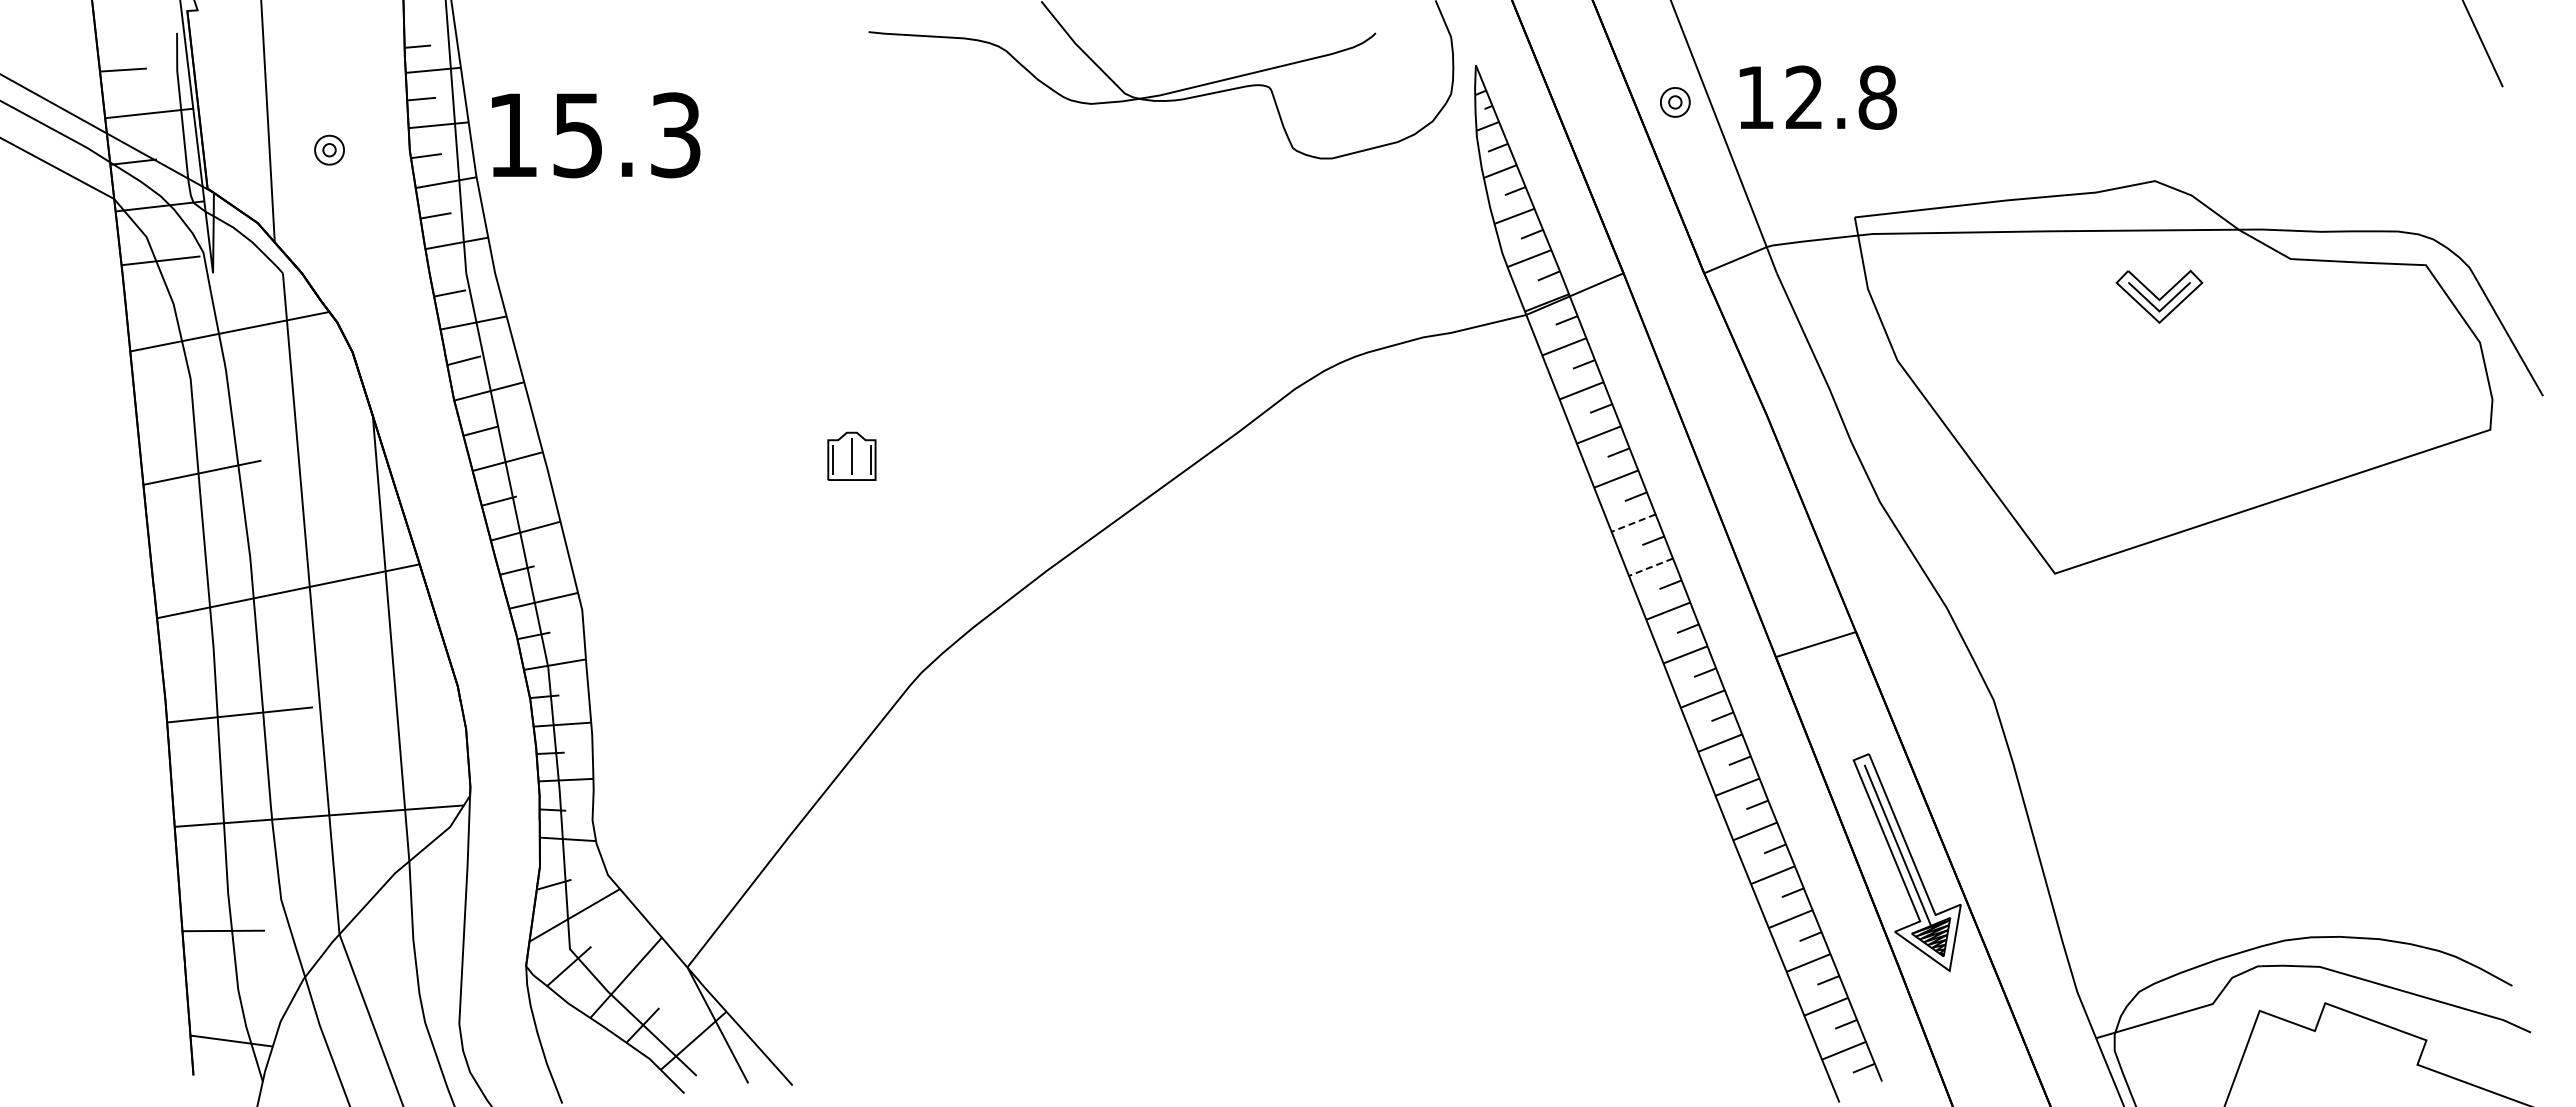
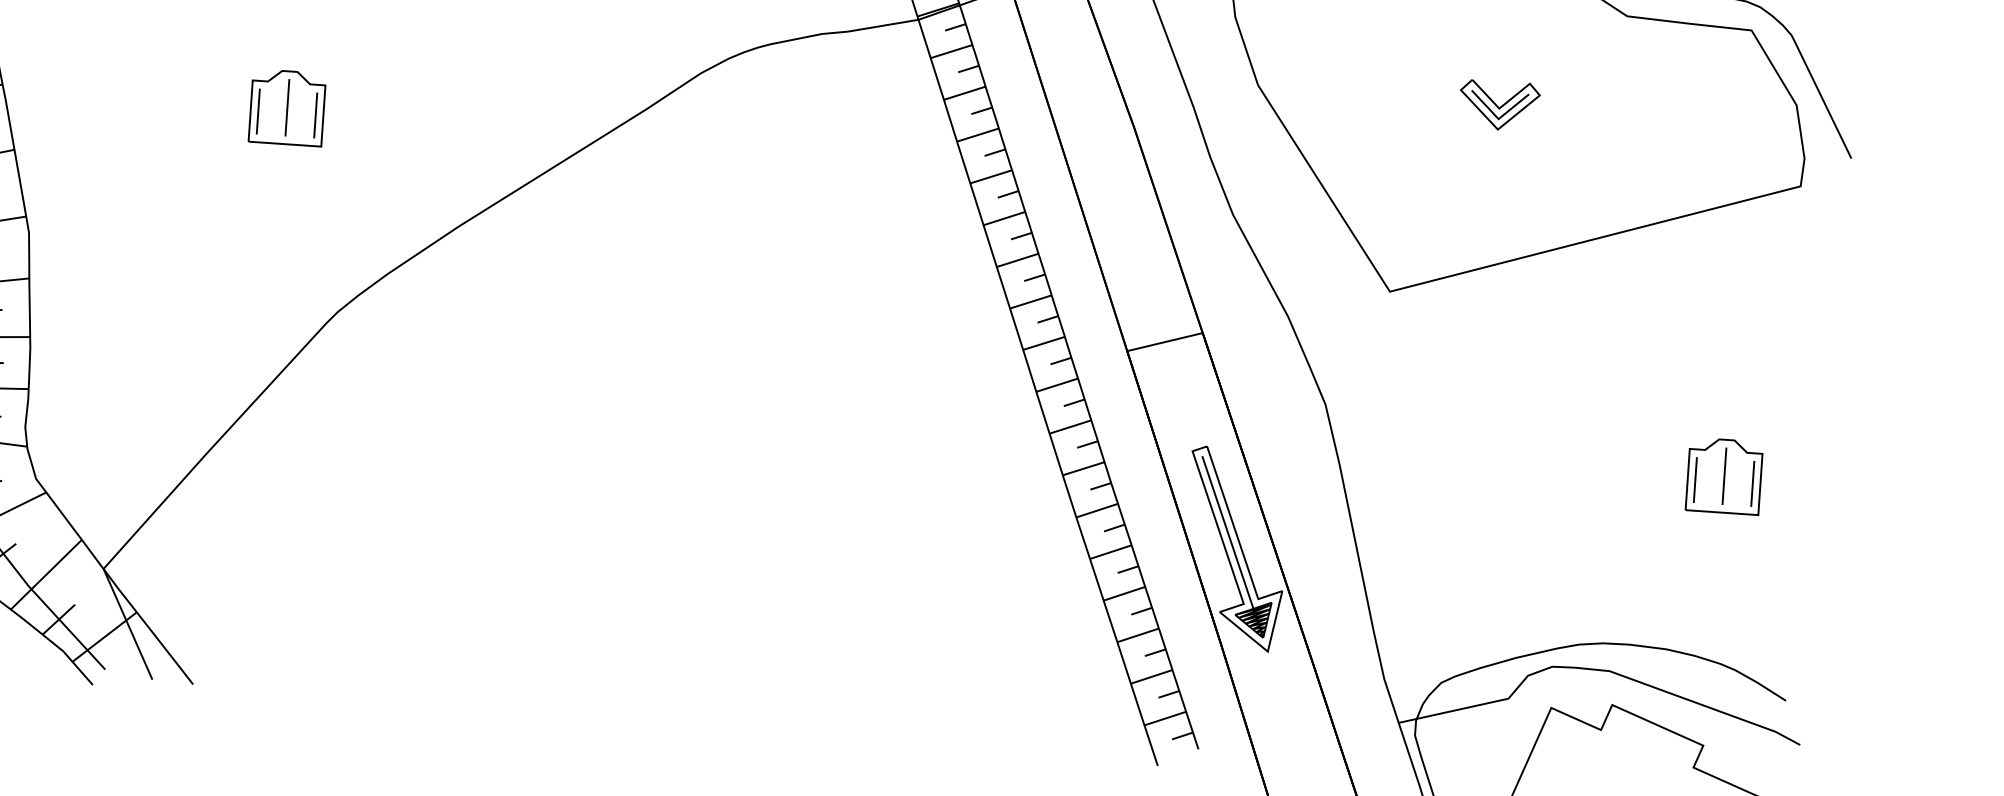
part: (2159, 296) -> (1499, 105), moved
part: (851, 456) -> (287, 107), size x1.67
line: (1633, 523) -> (1004, 218), dashed -> solid
line: (1650, 567) -> (1017, 260), dashed -> solid
part: (2429, 747) -> (1724, 475), added

